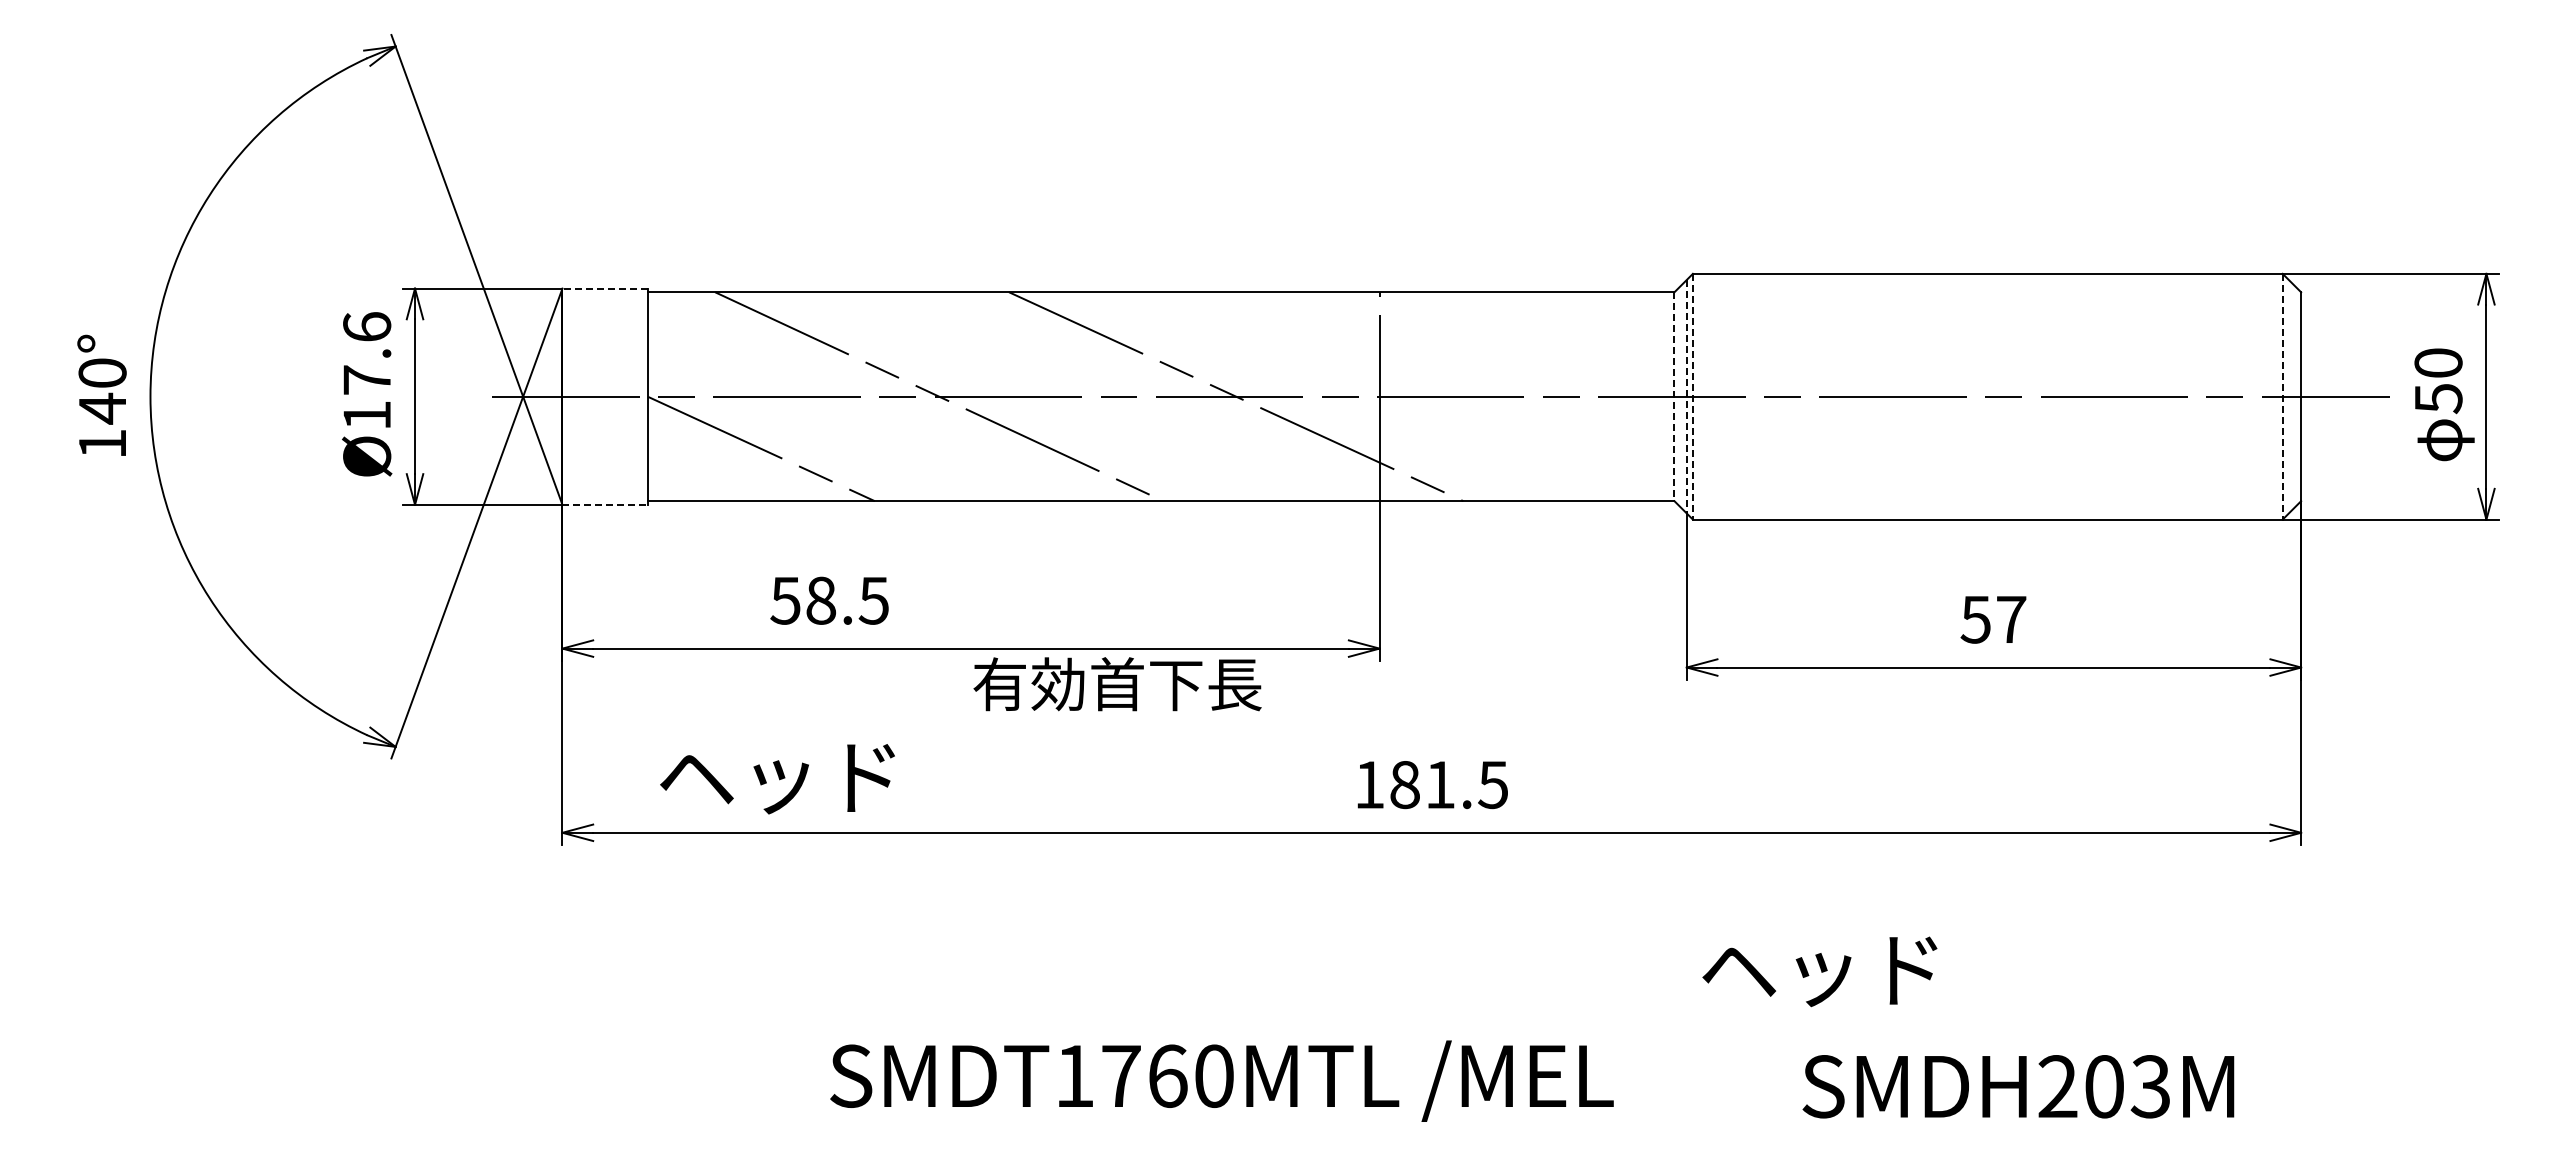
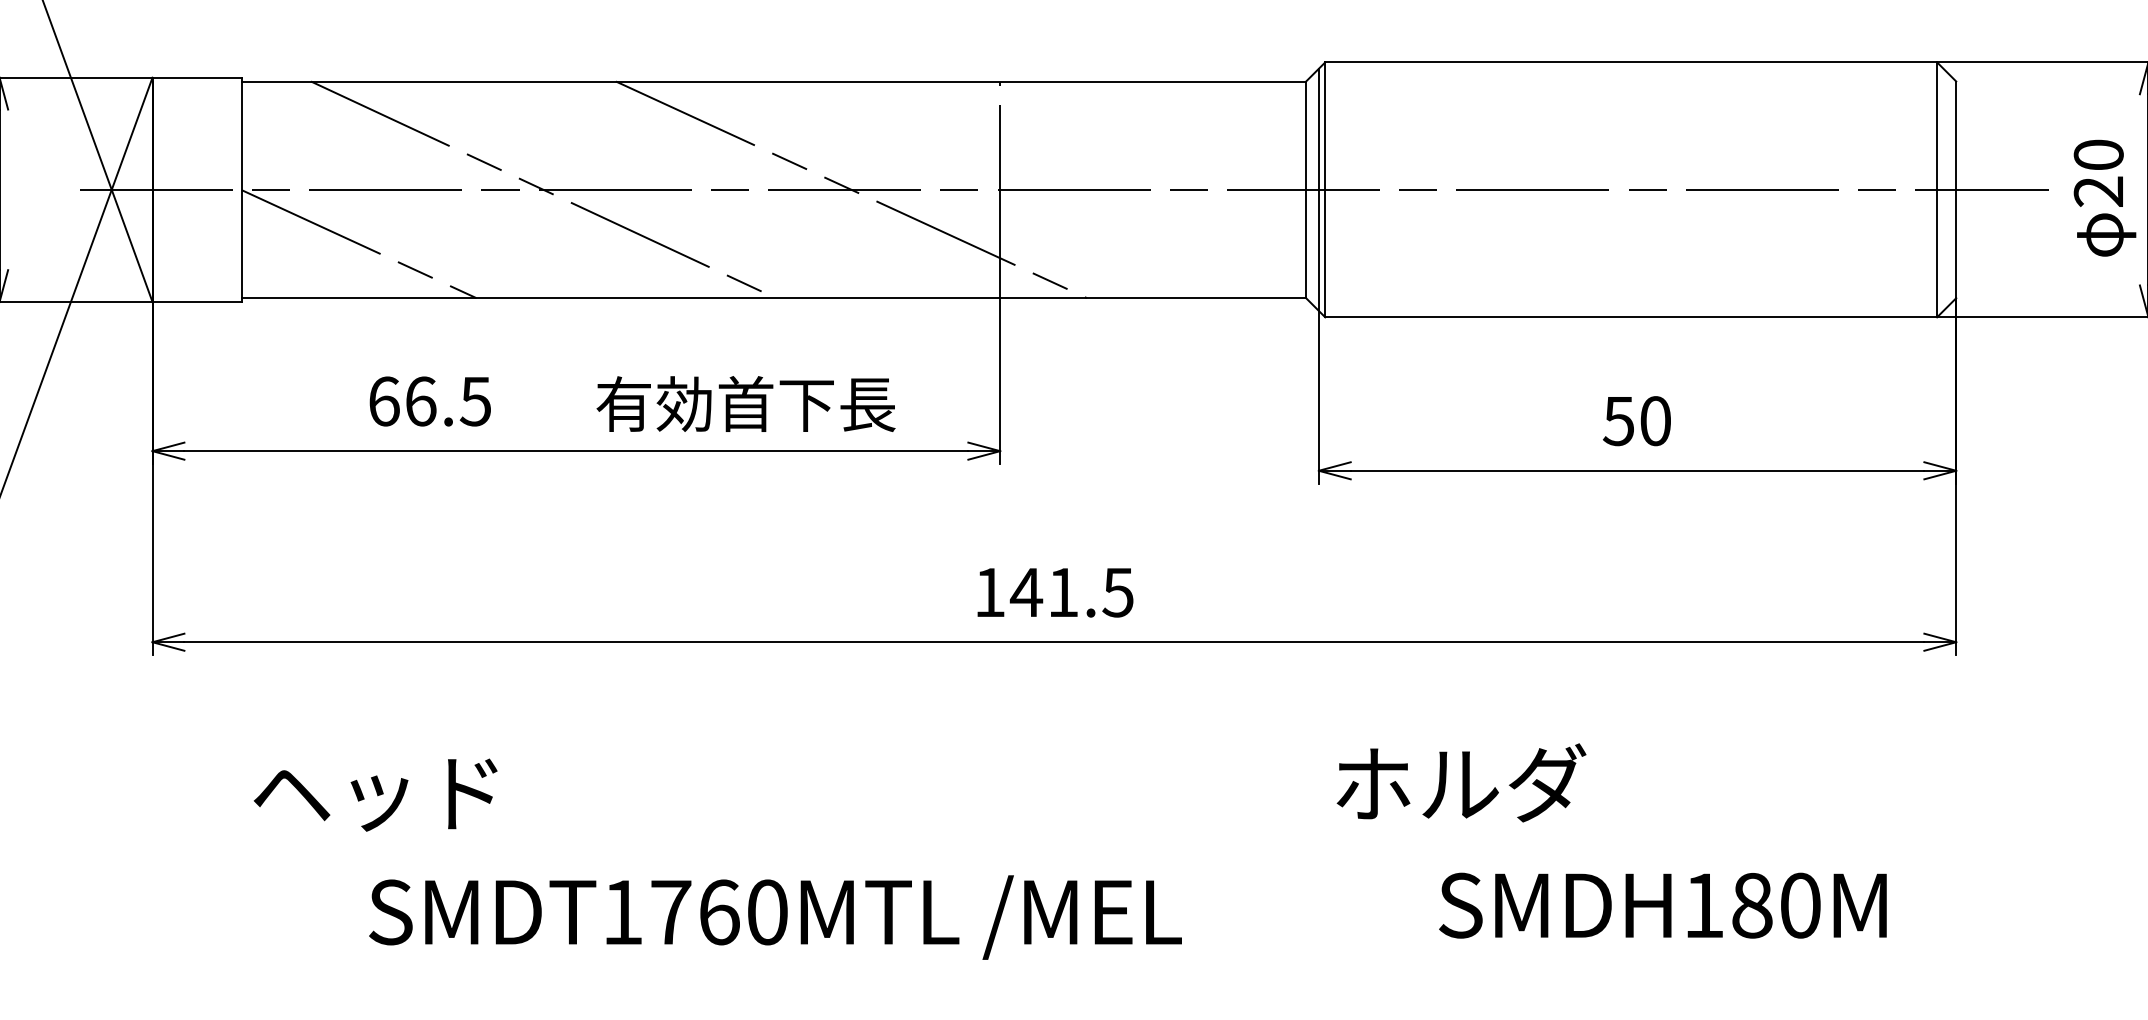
line: (605, 288) -> (197, 77), dashed -> solid
line: (1686, 396) -> (1318, 189), dashed -> solid
line: (1692, 396) -> (1324, 189), dashed -> solid
line: (2282, 396) -> (1936, 189), dashed -> solid
line: (1674, 397) -> (1306, 190), dashed -> solid
text: (2438, 399) -> (2098, 192), 50 -> 20
line: (605, 504) -> (197, 301), dashed -> solid
text: (803, 600) -> (402, 401), 58.5 -> 66.5
text: (2011, 619) -> (1655, 420), 57 -> 50
text: (1117, 684) -> (745, 404), moved
text: (777, 779) -> (375, 795), moved
text: (1404, 785) -> (1026, 593), 181.5 -> 141.5
text: (1823, 968) -> (1460, 783), ヘッド -> ホルダ
text: (1221, 1080) -> (775, 916), moved
text: (2104, 1086) -> (1752, 905), SMDH203M -> SMDH180M

